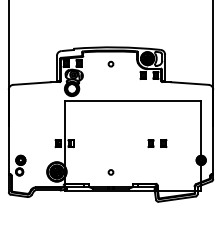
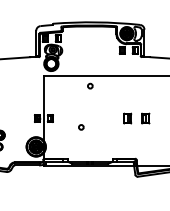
circle: (110, 63) -> (89, 85), moved
part: (157, 143) -> (136, 118), size x1.4
circle: (110, 172) -> (80, 127), moved

